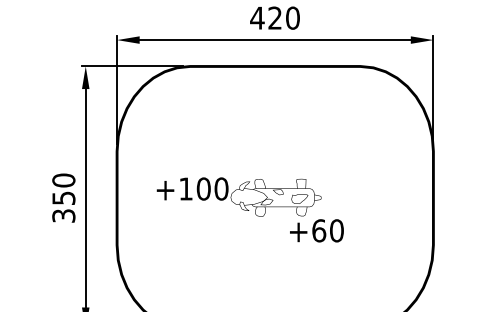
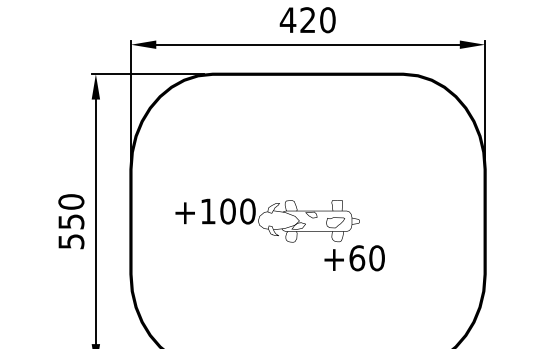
text: (63, 215) -> (70, 241), 350 -> 550

